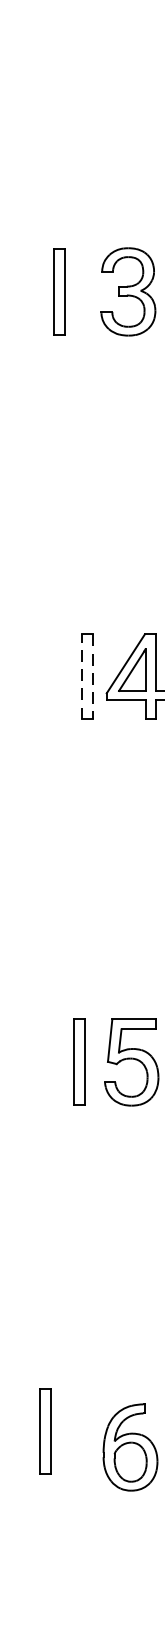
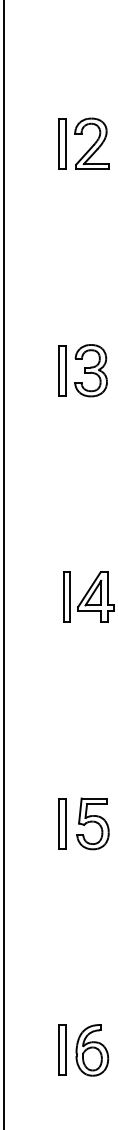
part: (59, 291) -> (62, 370), moved
line: (81, 675) -> (63, 596), dashed -> solid
line: (93, 677) -> (70, 597), dashed -> solid
part: (45, 1430) -> (62, 1049), moved

